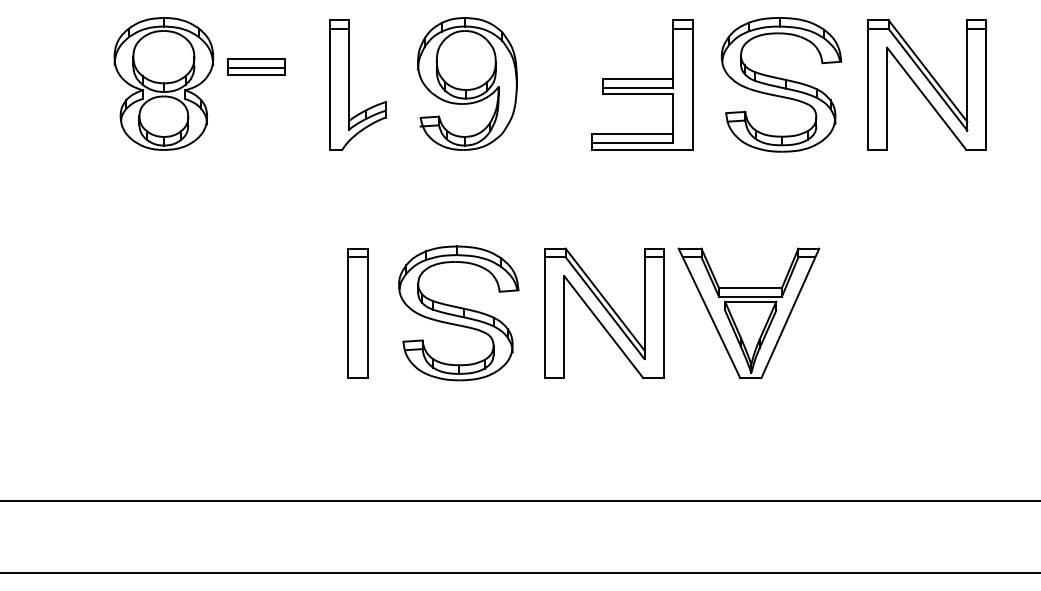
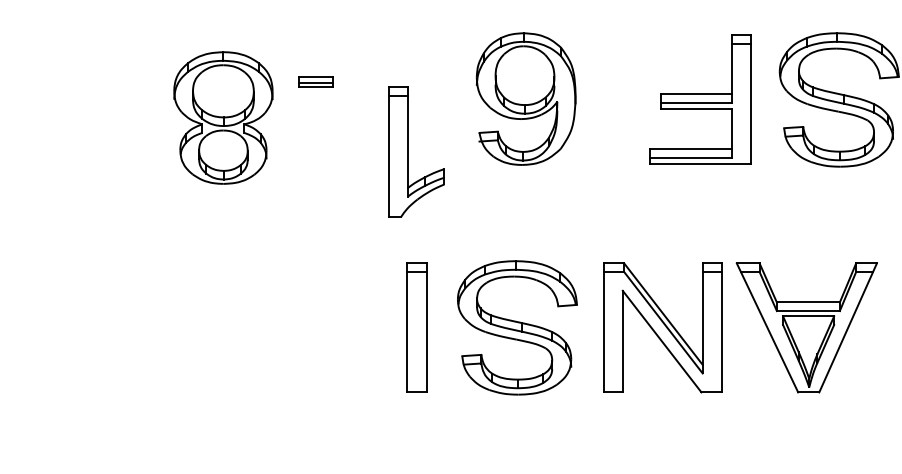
part: (256, 66) -> (315, 81), size x0.6
part: (163, 83) -> (223, 117), moved
part: (349, 84) -> (408, 151), moved

